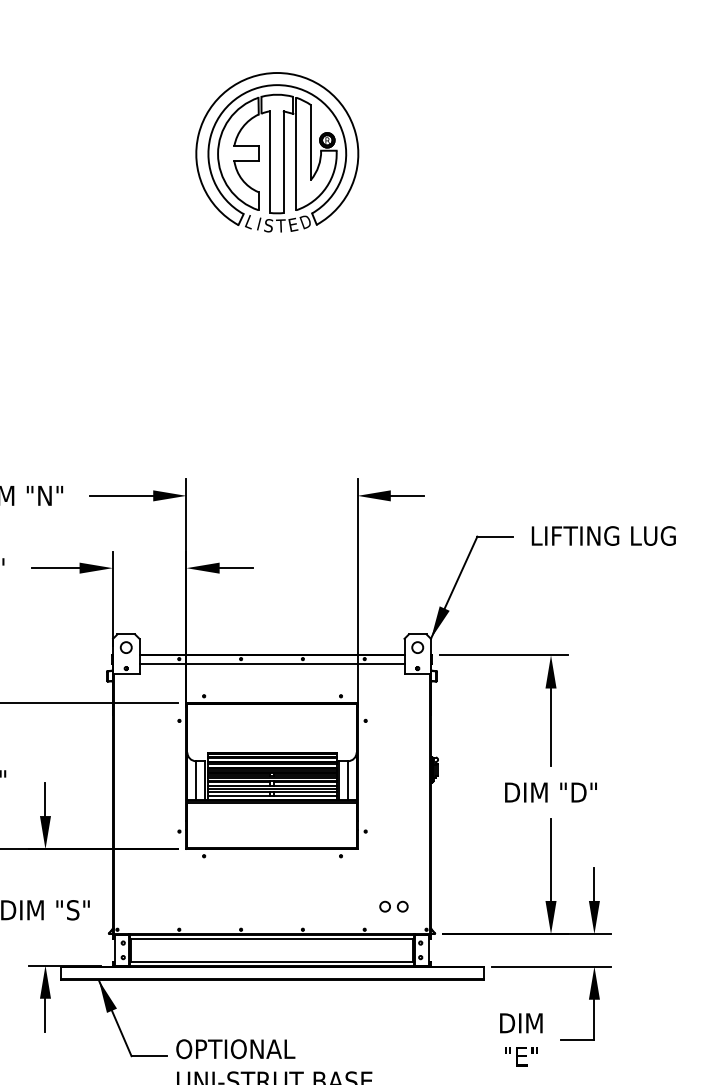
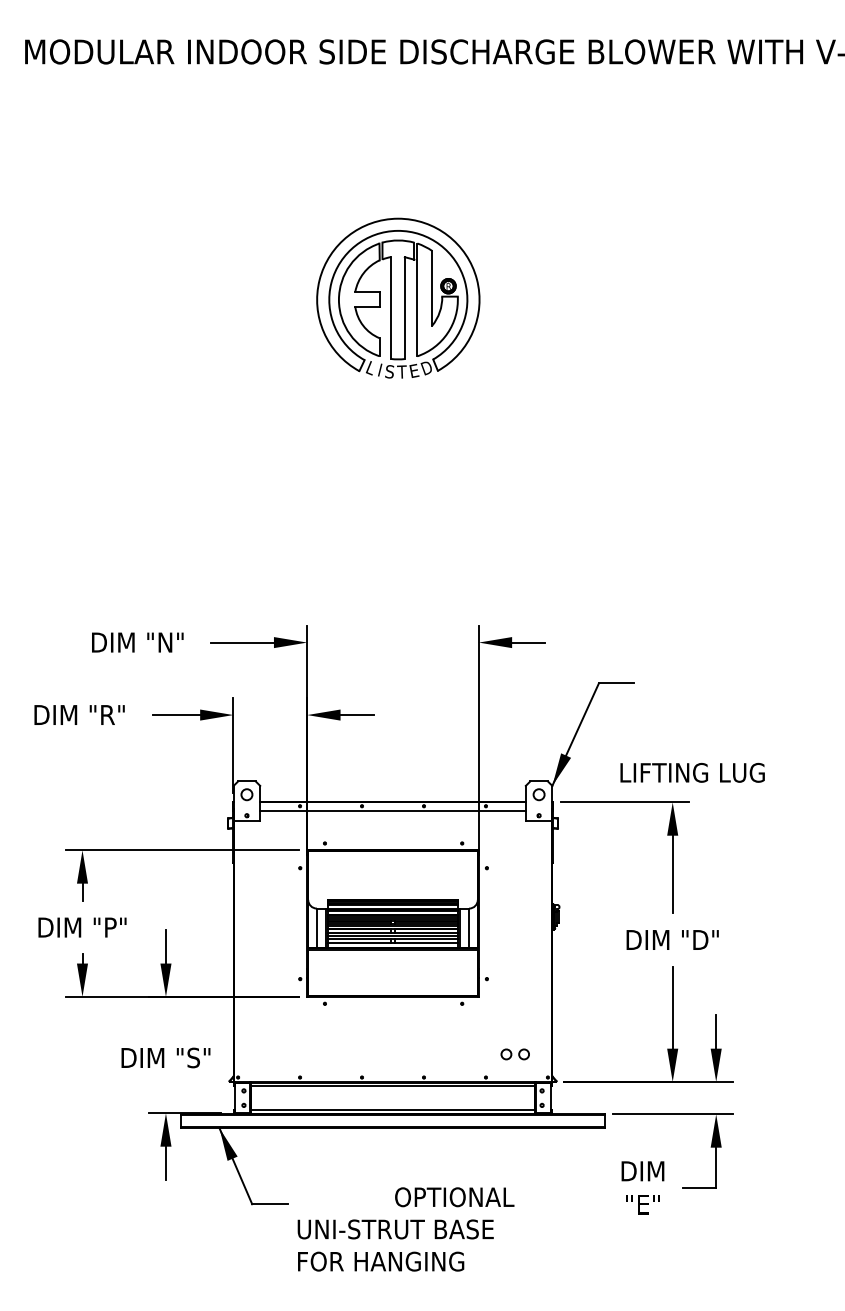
text: (603, 535) -> (692, 772), moved
text: (235, 1049) -> (454, 1197), moved

